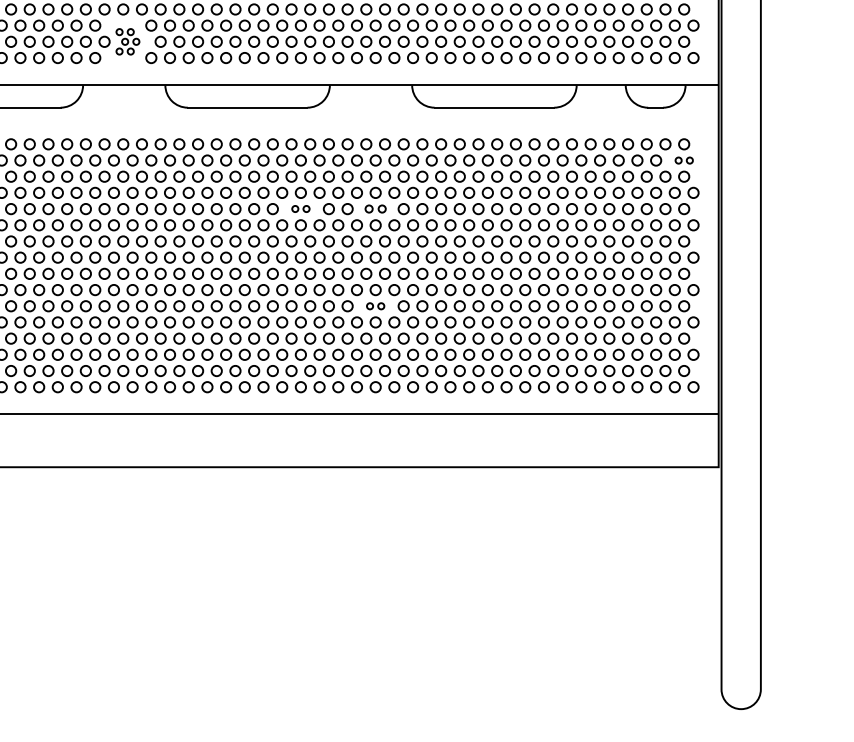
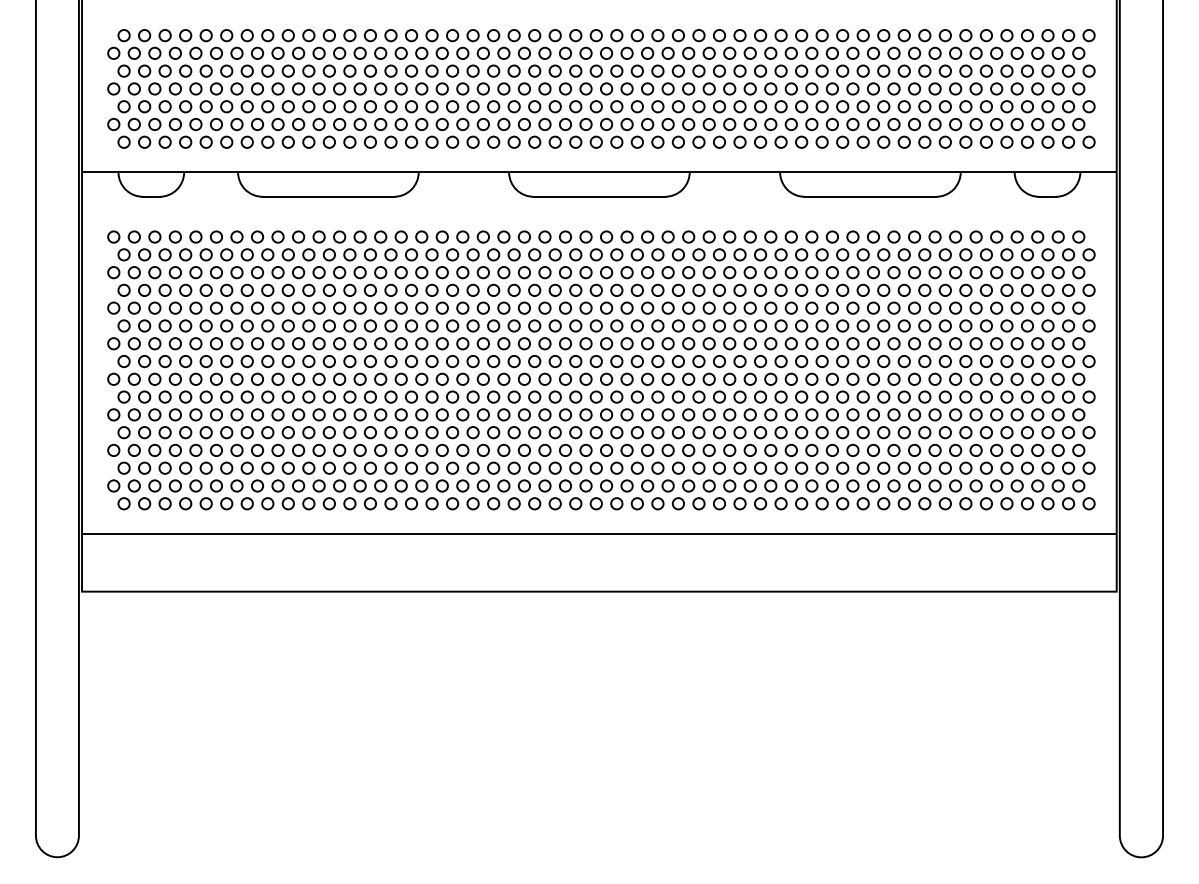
part: (127, 41) -> (467, 124), size x1.67
part: (683, 160) -> (1078, 254), size x1.67
part: (300, 208) -> (657, 307), size x1.67
part: (375, 208) -> (739, 307), size x1.43
part: (375, 305) -> (739, 414), size x1.67

